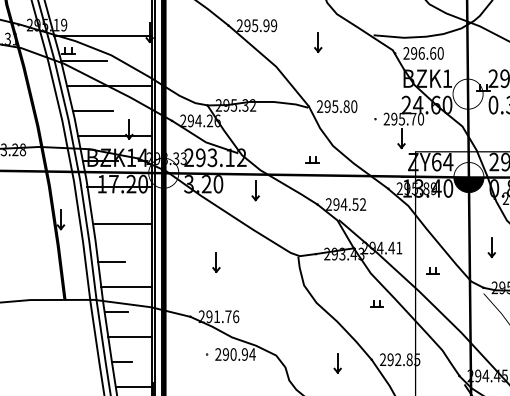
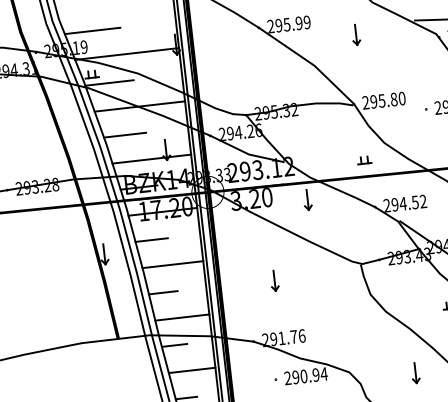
line: (73, 10) -> (92, 30), added
line: (106, 211) -> (151, 239), added
line: (123, 223) -> (172, 264), moved

